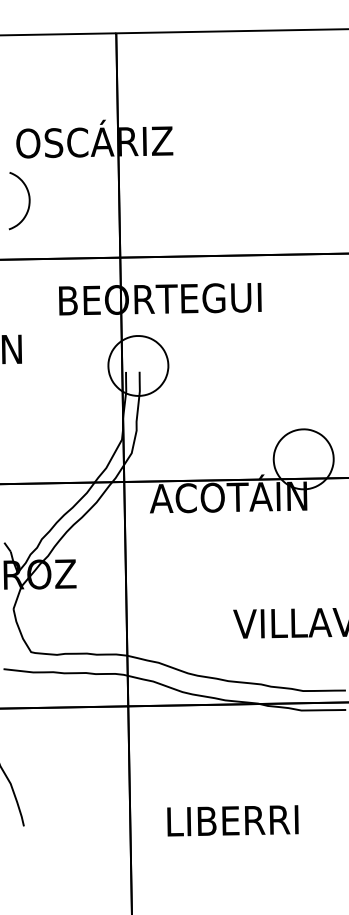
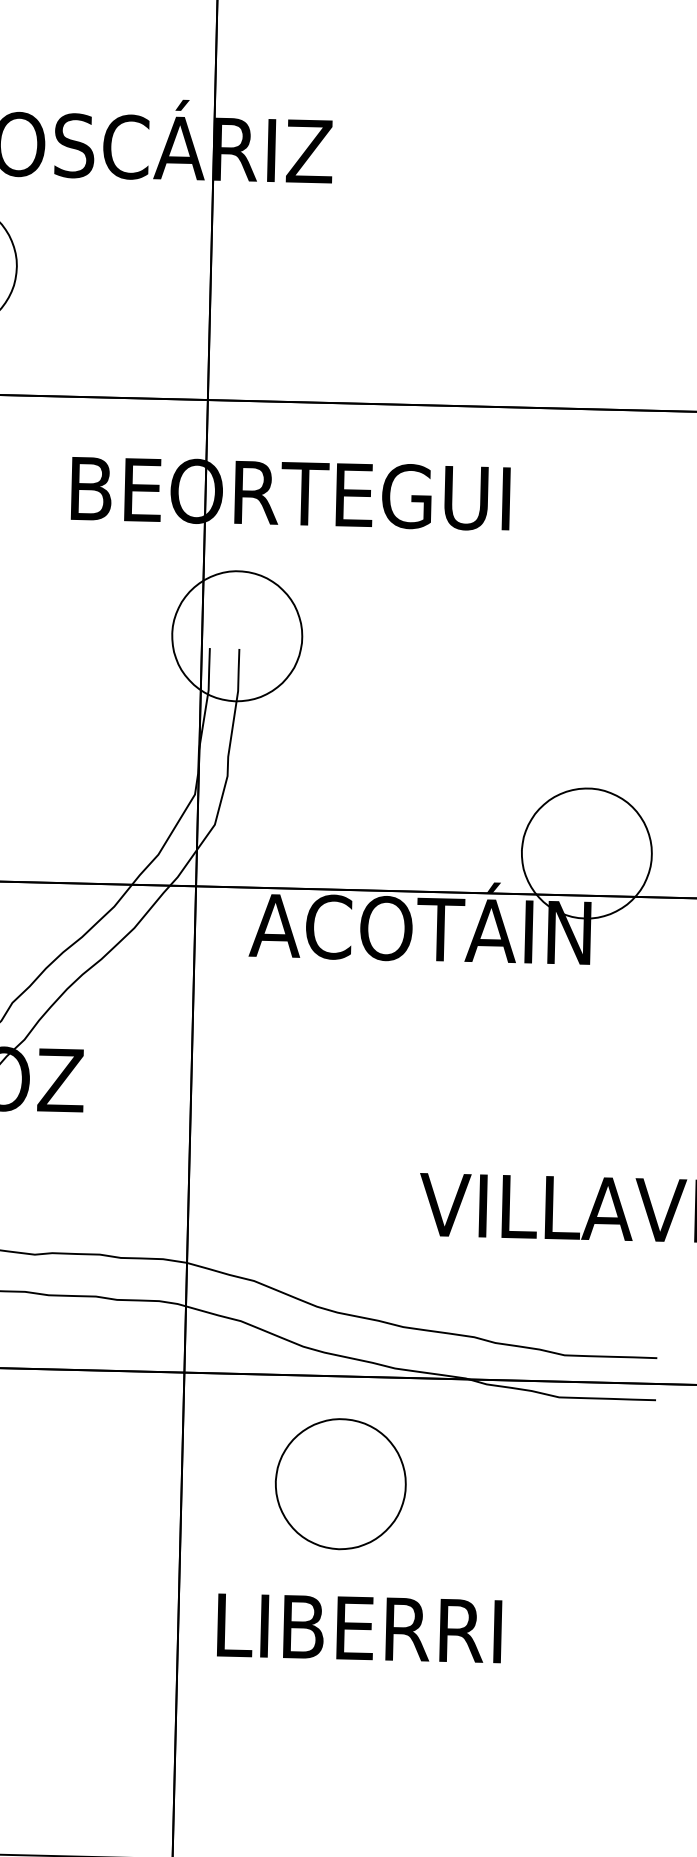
part: (202, 754) -> (340, 1483), added
text: (232, 820) -> (358, 1627), moved

